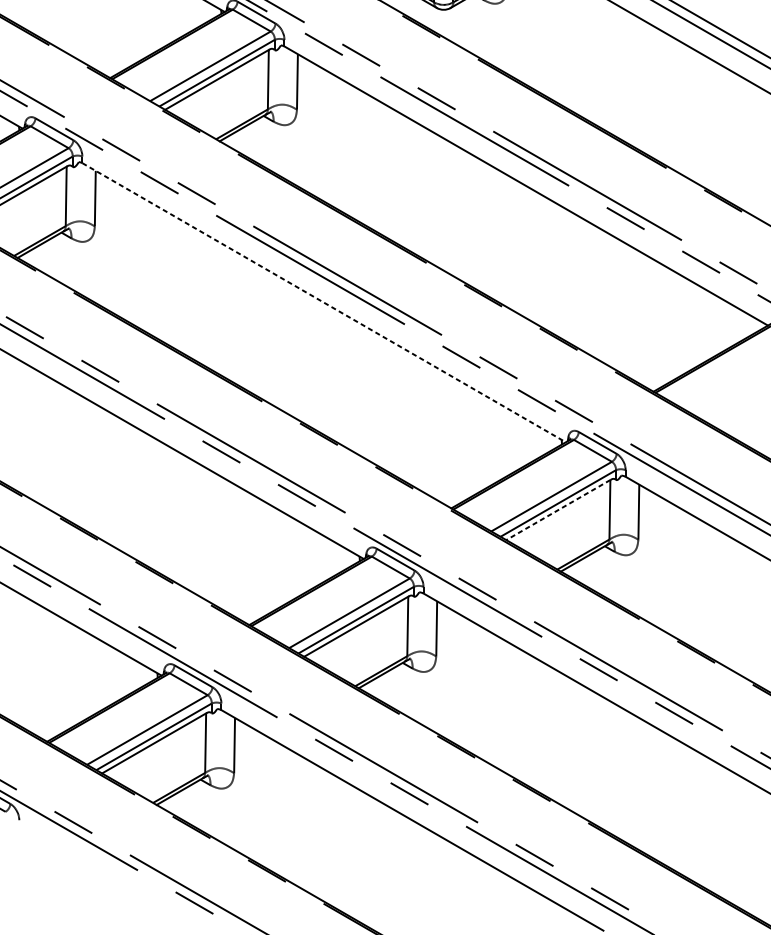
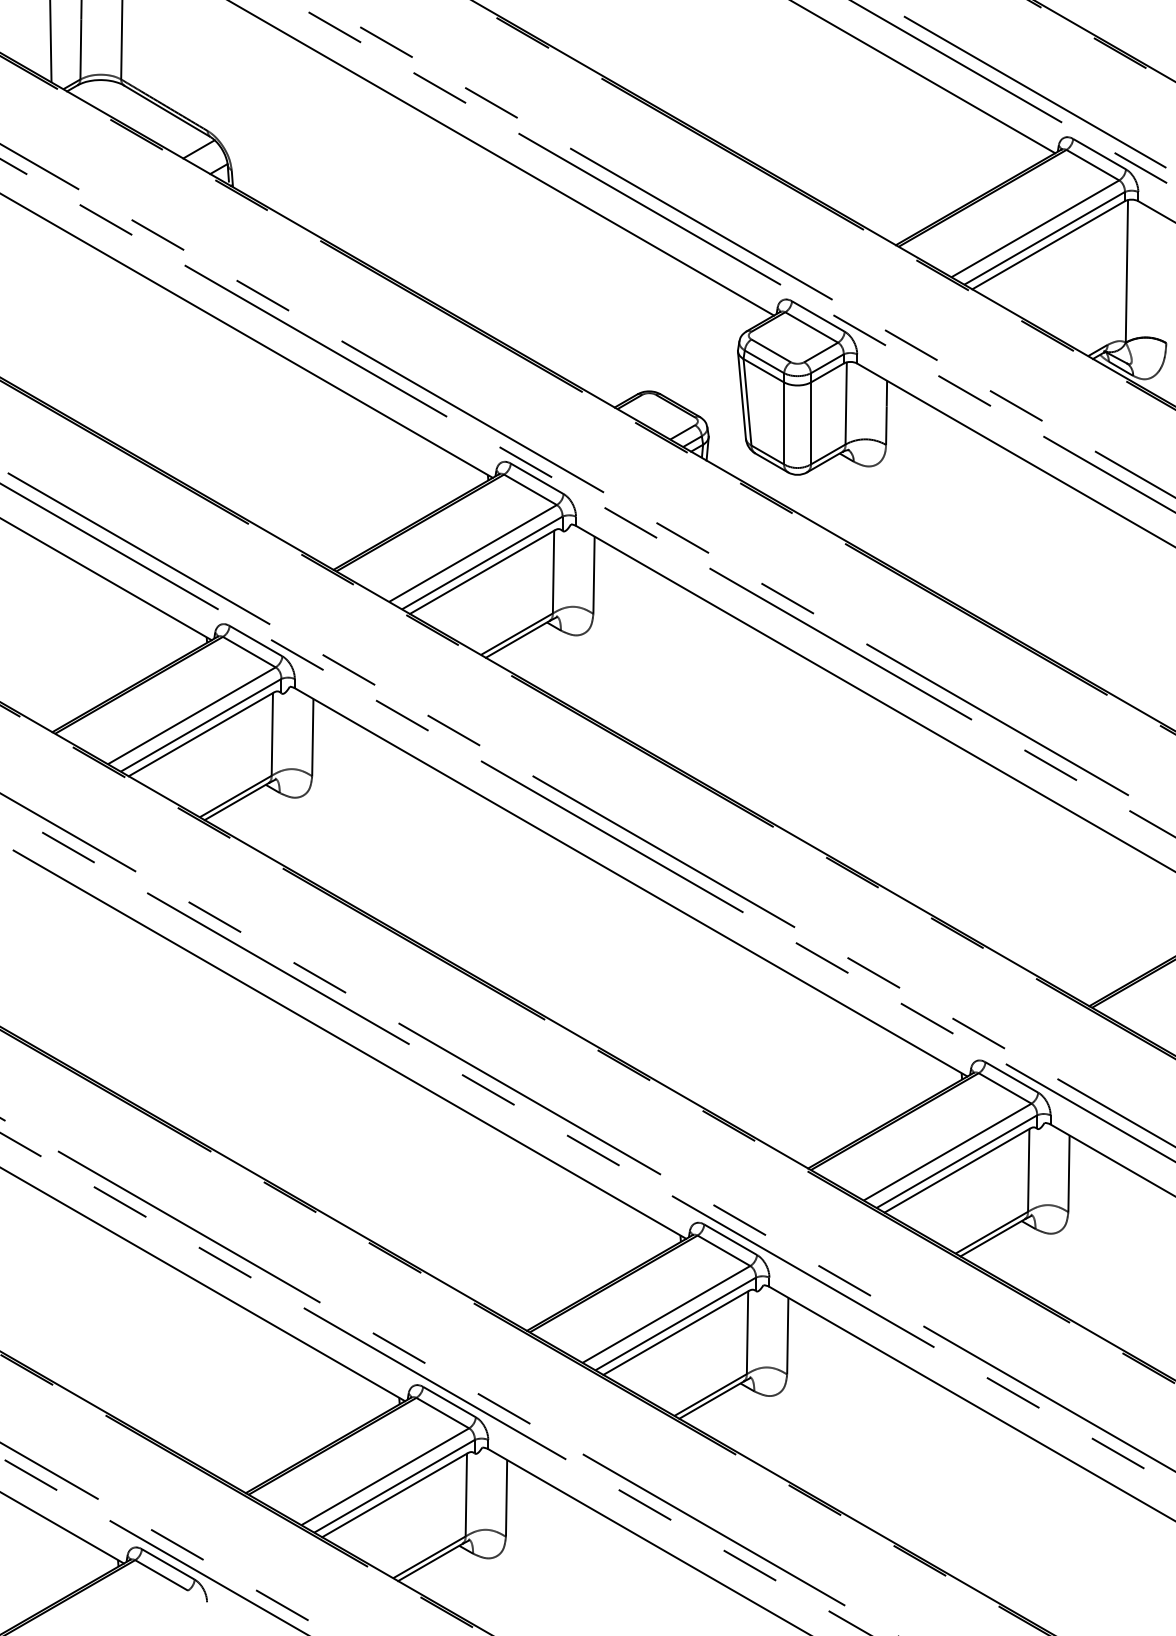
line: (324, 302) -> (631, 882), dashed -> solid
line: (557, 509) -> (956, 1170), dashed -> solid

